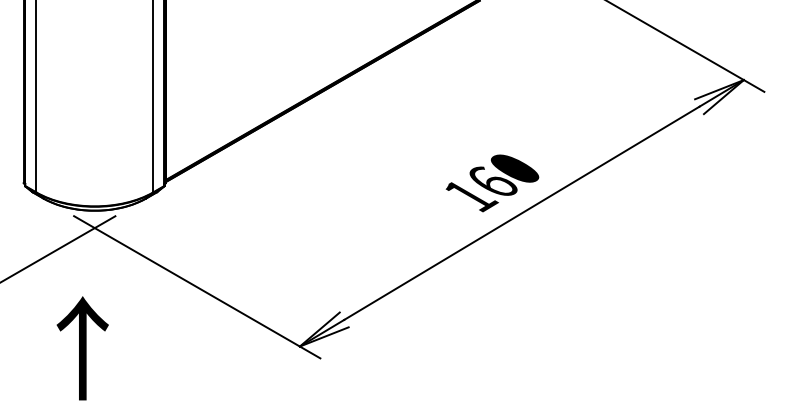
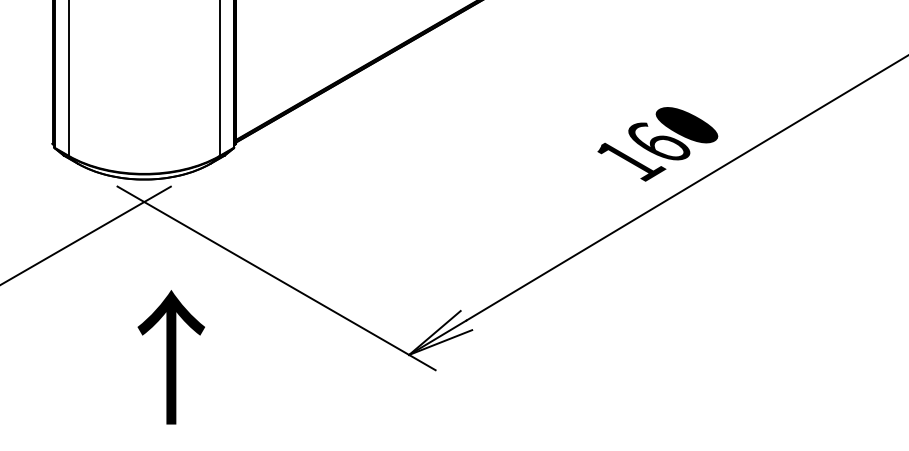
text: (82, 348) -> (171, 357), moved

